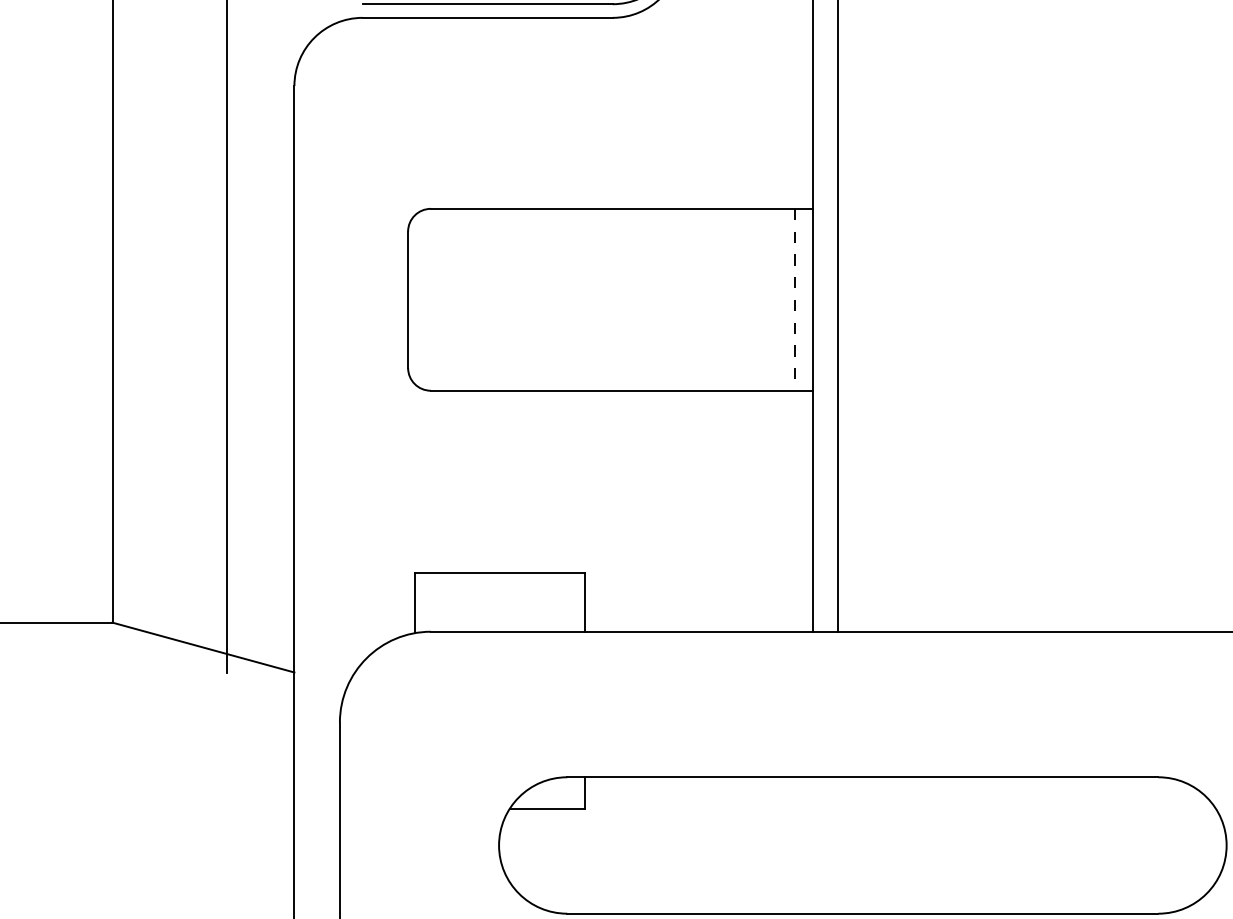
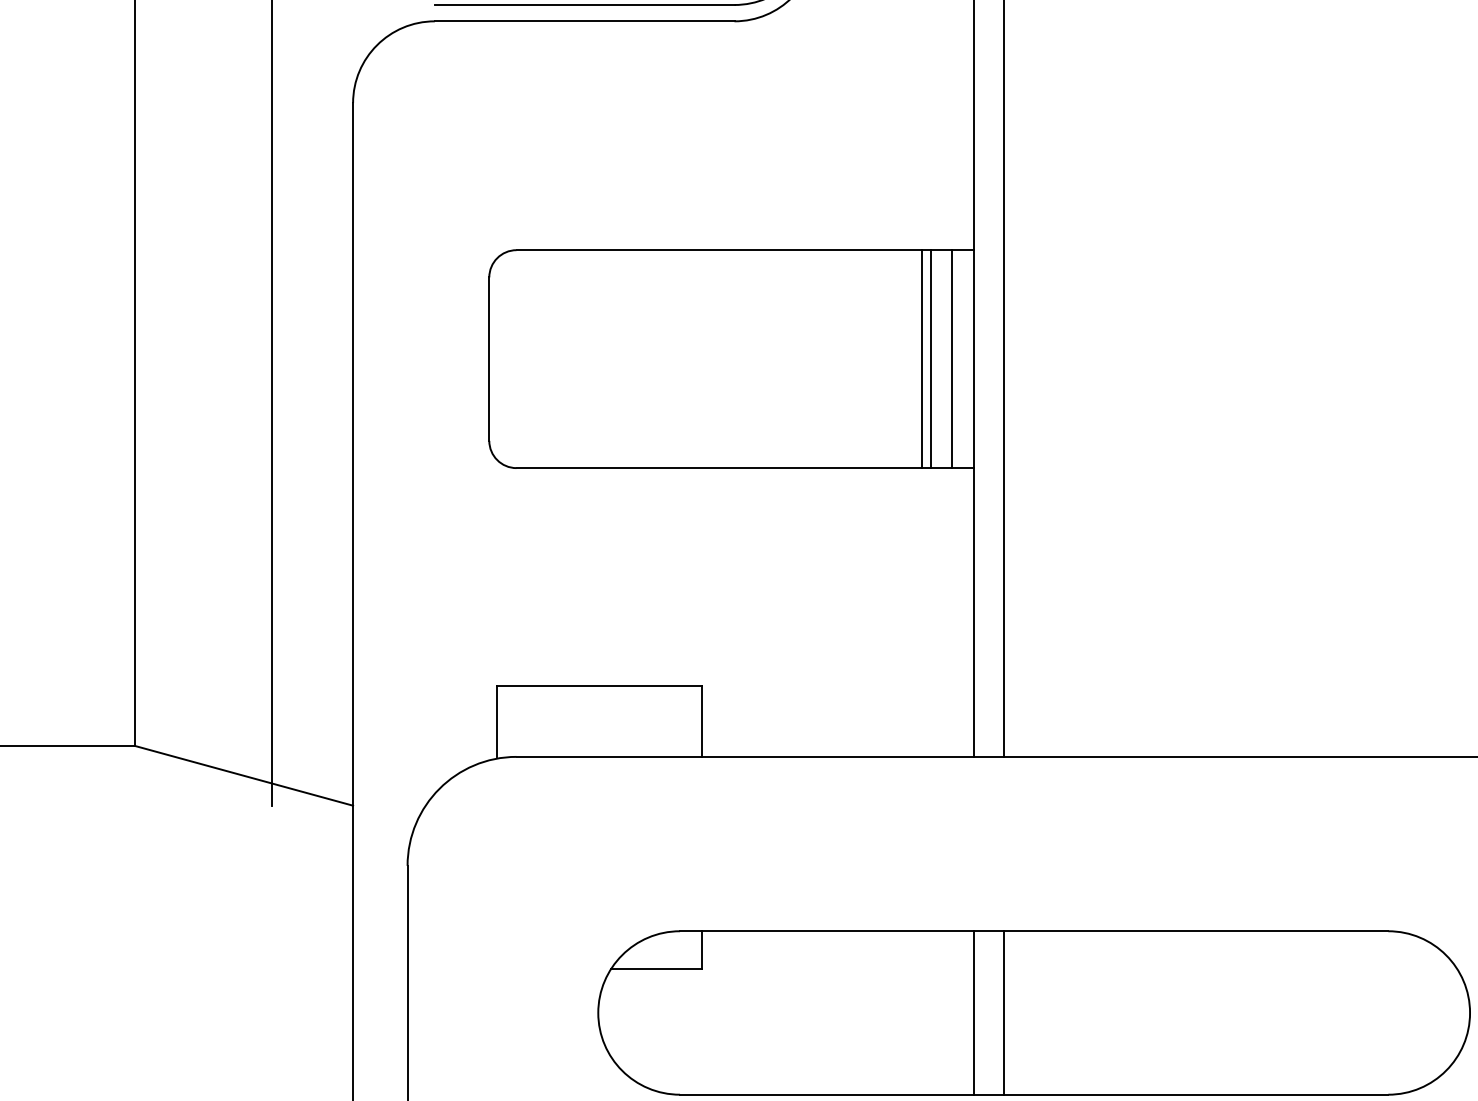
line: (769, 300) -> (922, 359), added
line: (776, 300) -> (930, 359), added
line: (794, 300) -> (952, 359), dashed -> solid
line: (813, 845) -> (974, 1012), added
line: (838, 845) -> (1004, 1012), added

